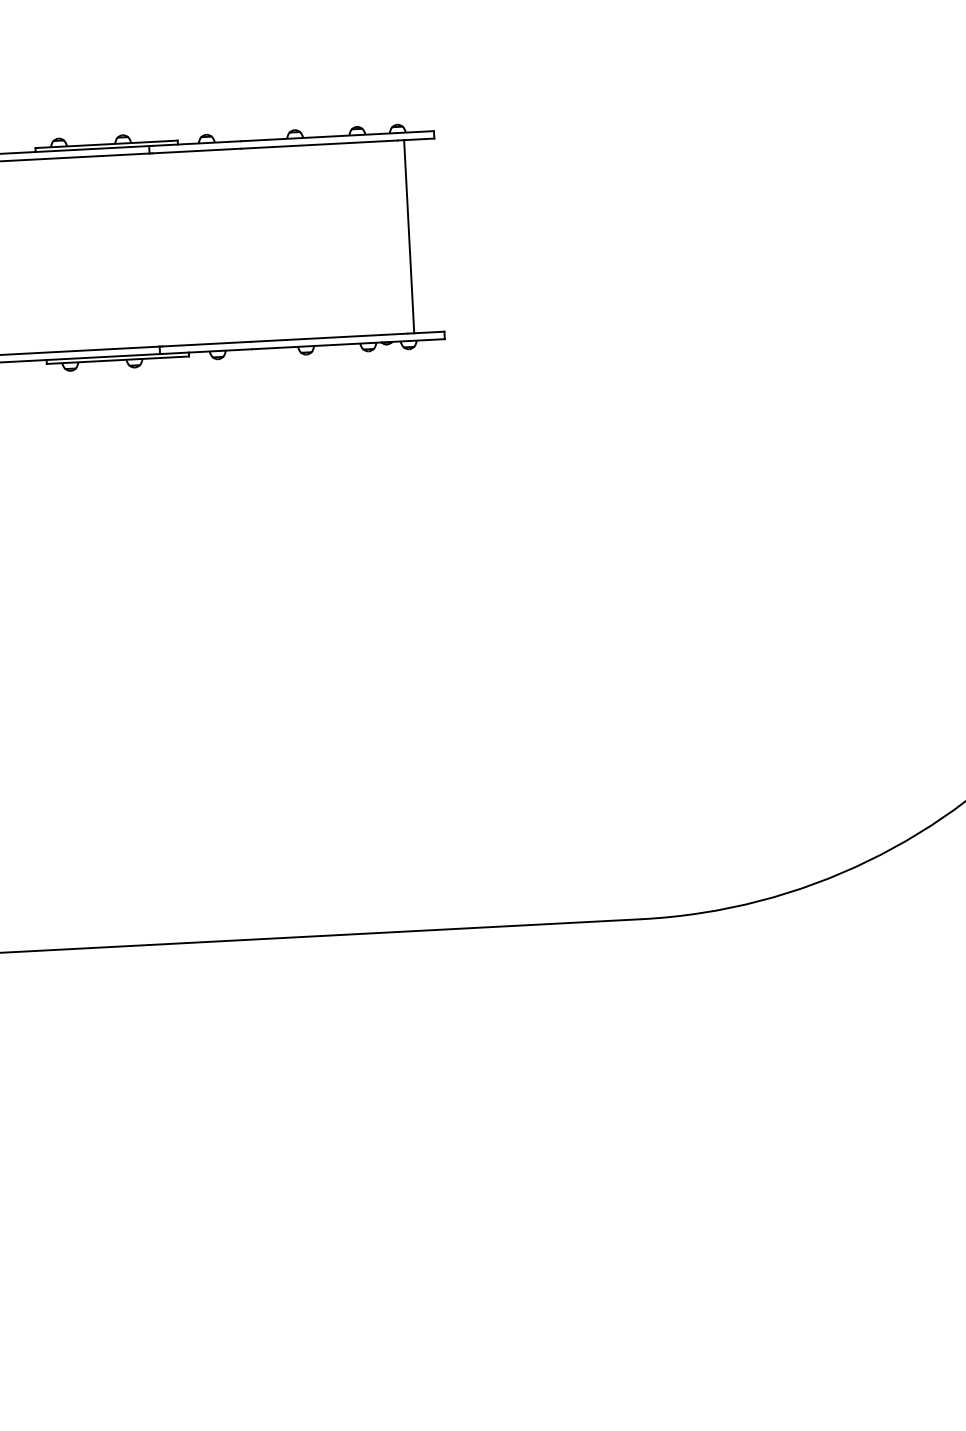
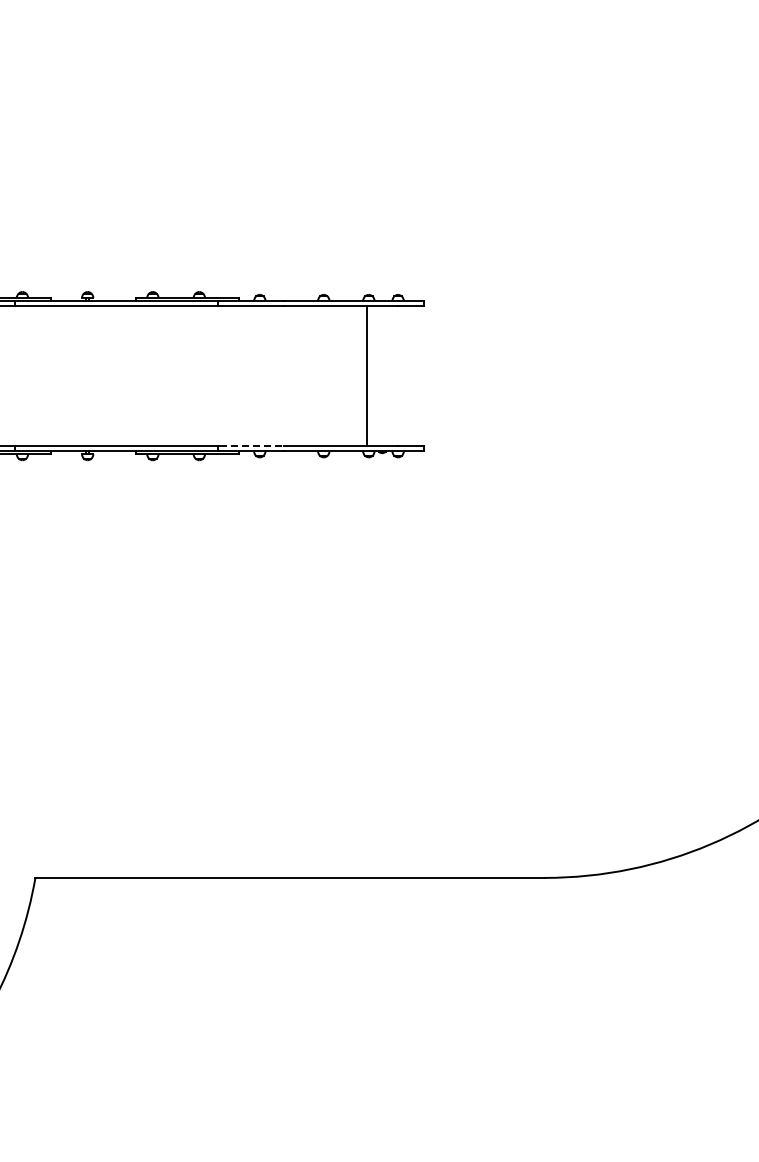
line: (409, 237) -> (367, 376), moved
line: (207, 344) -> (252, 446), solid -> dashed

